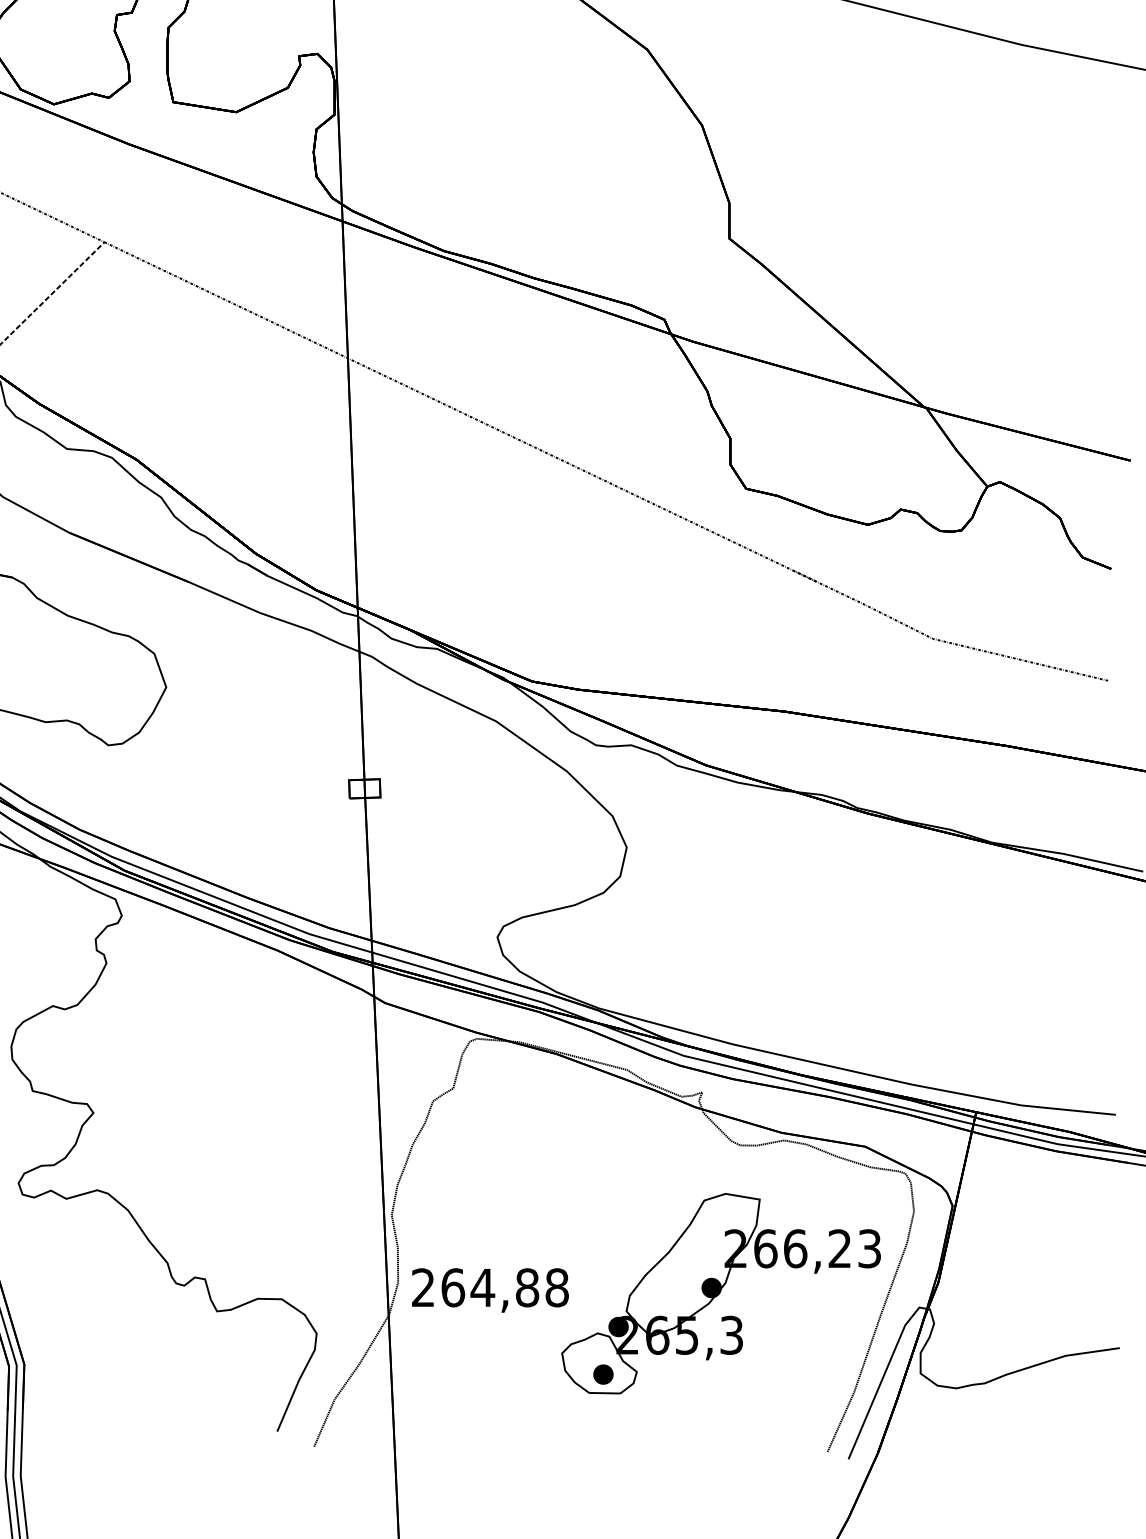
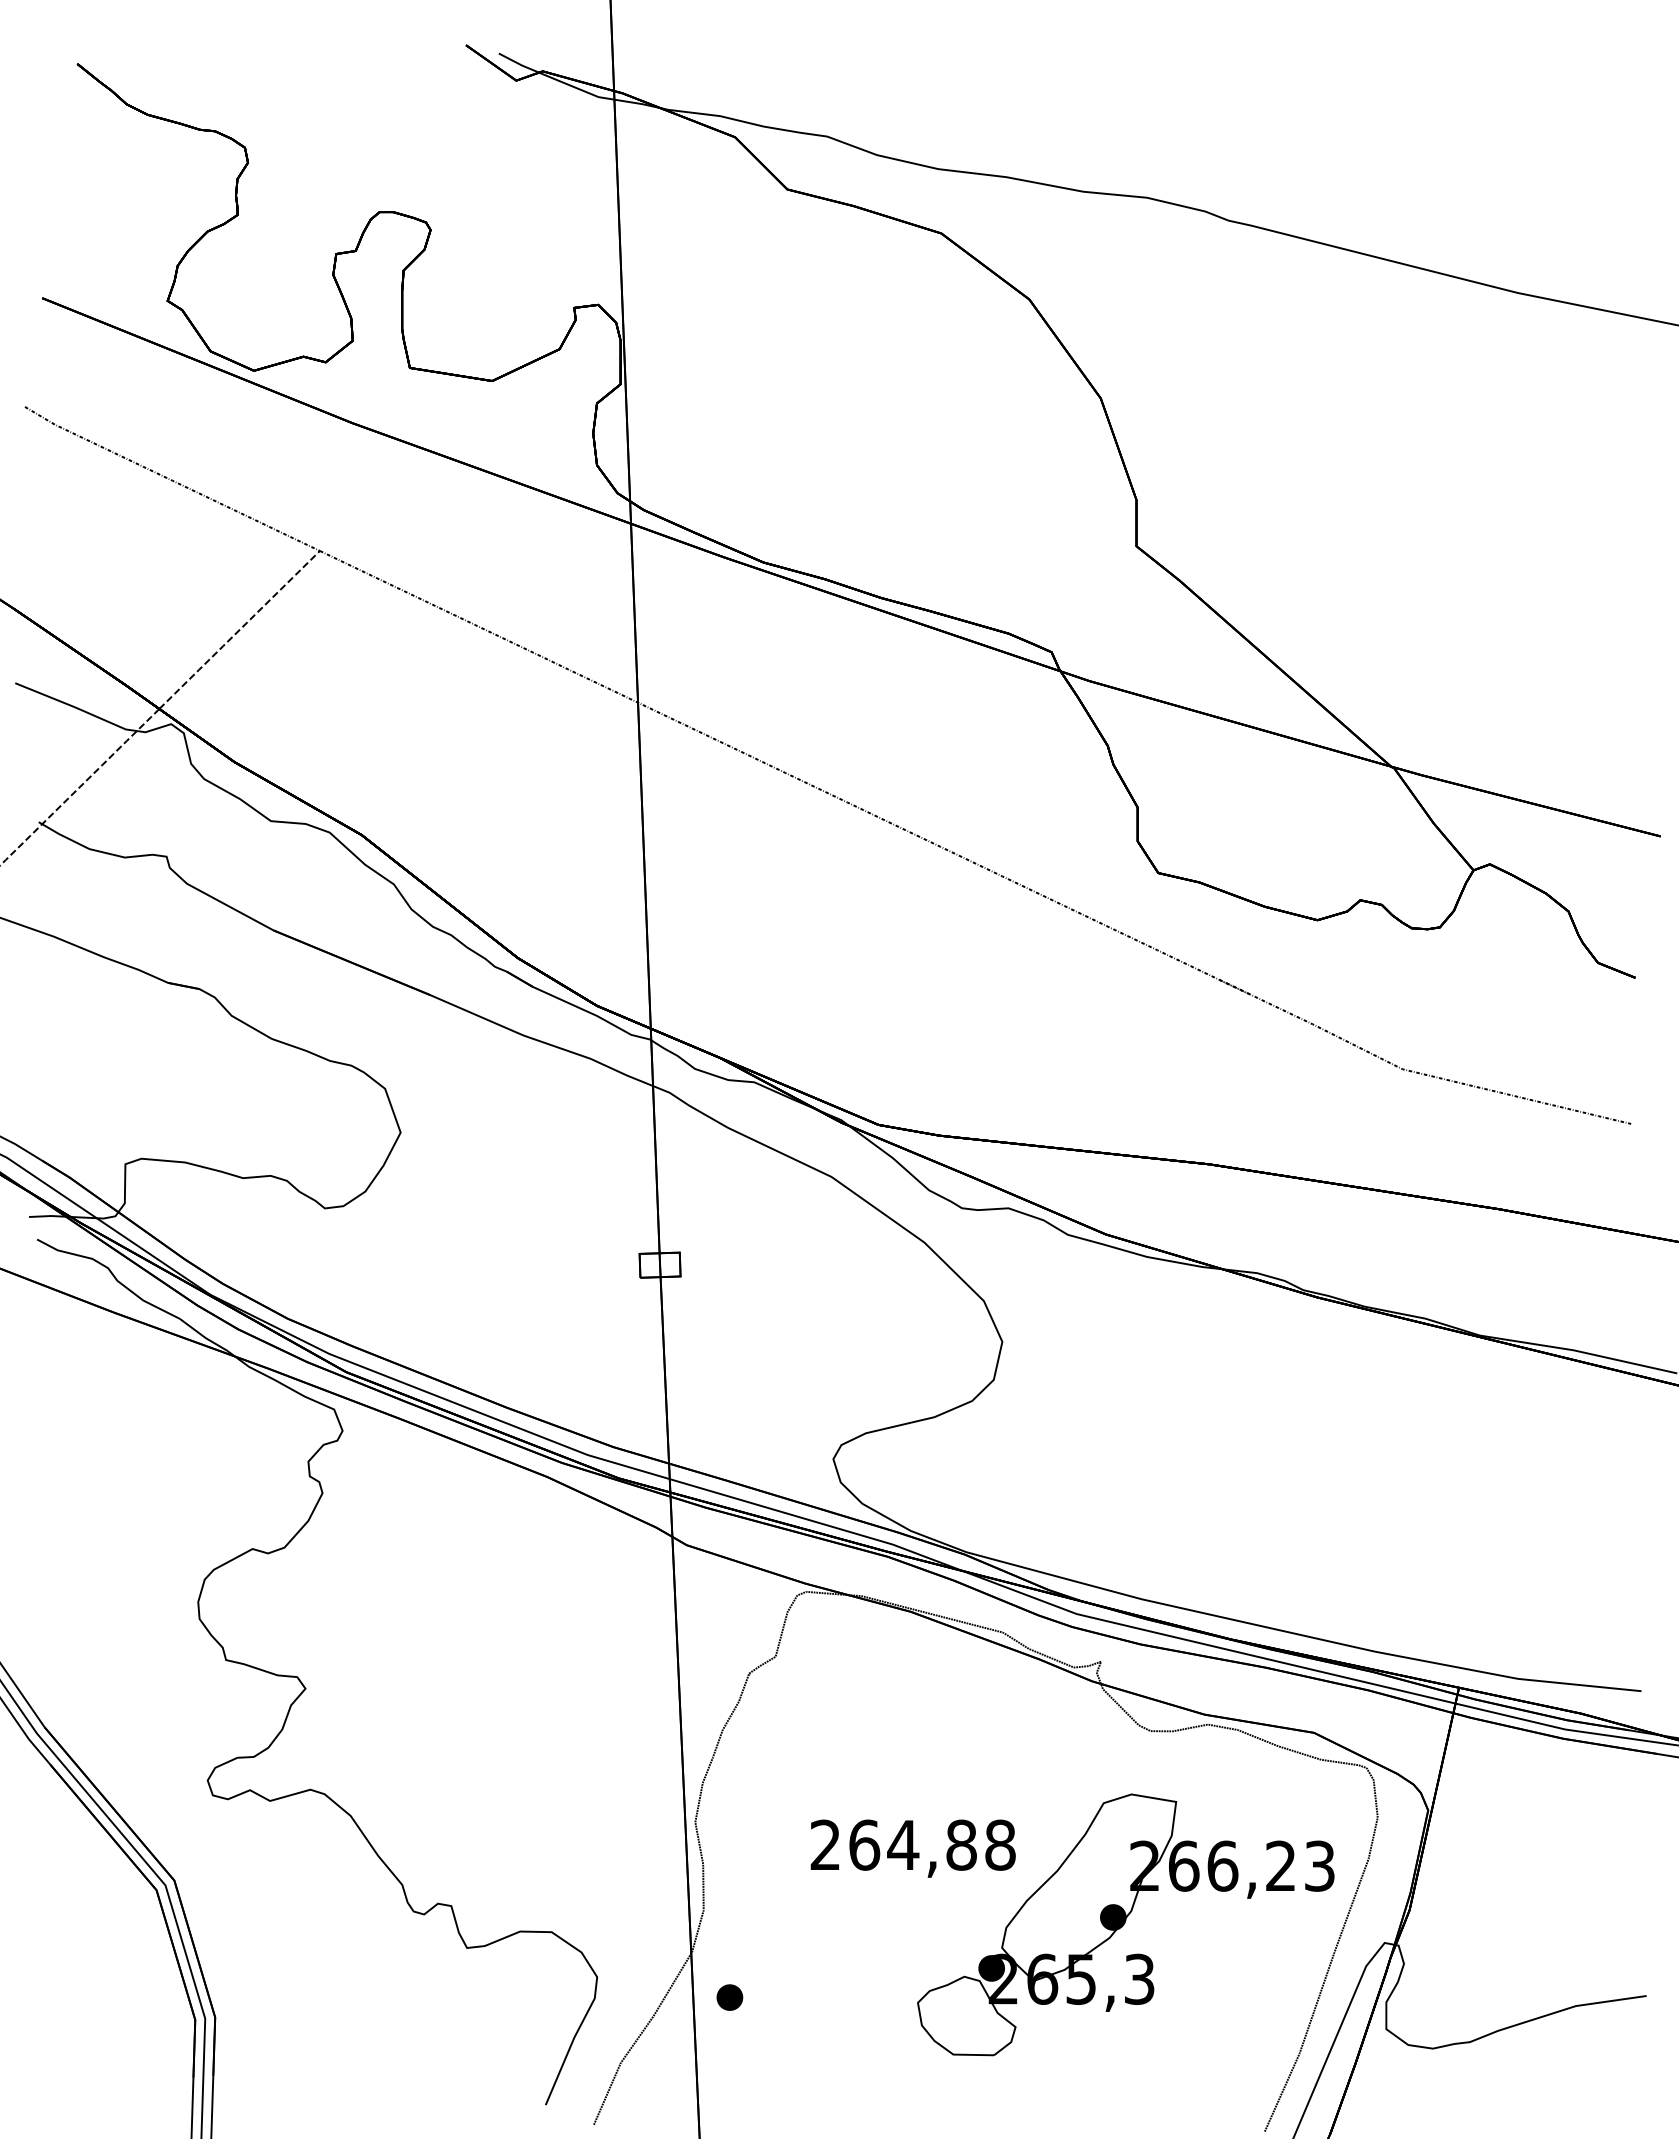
text: (489, 1290) -> (912, 1848), moved
part: (603, 1374) -> (729, 1997), moved

